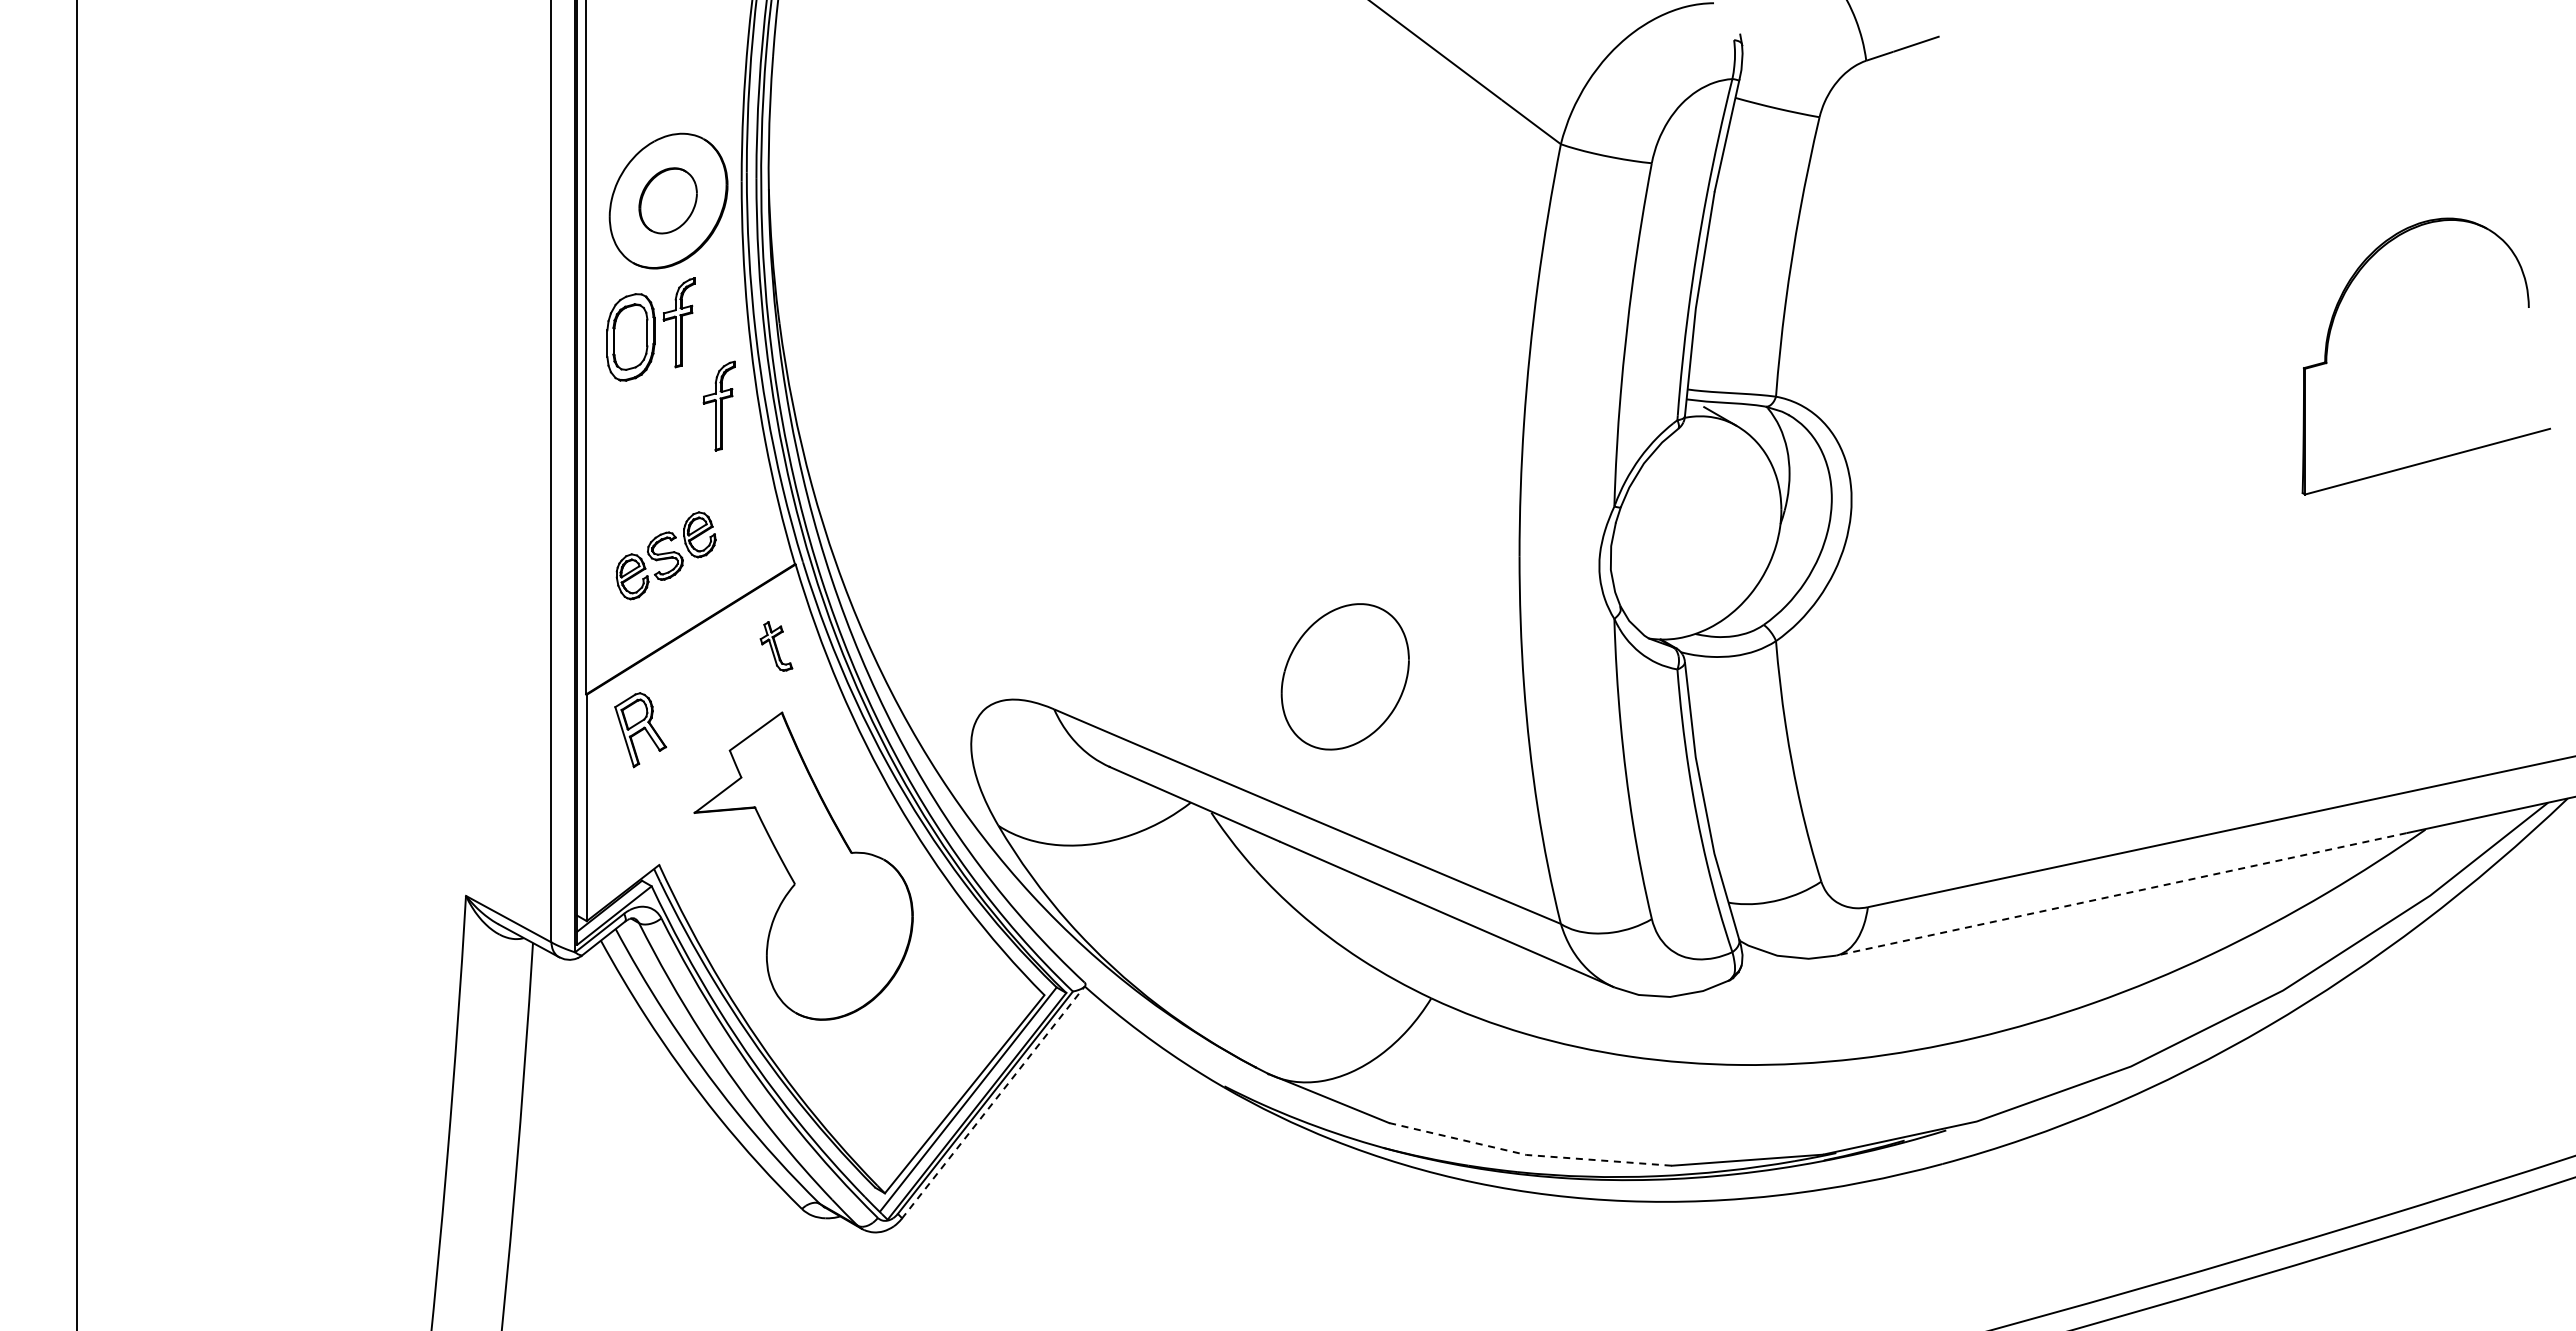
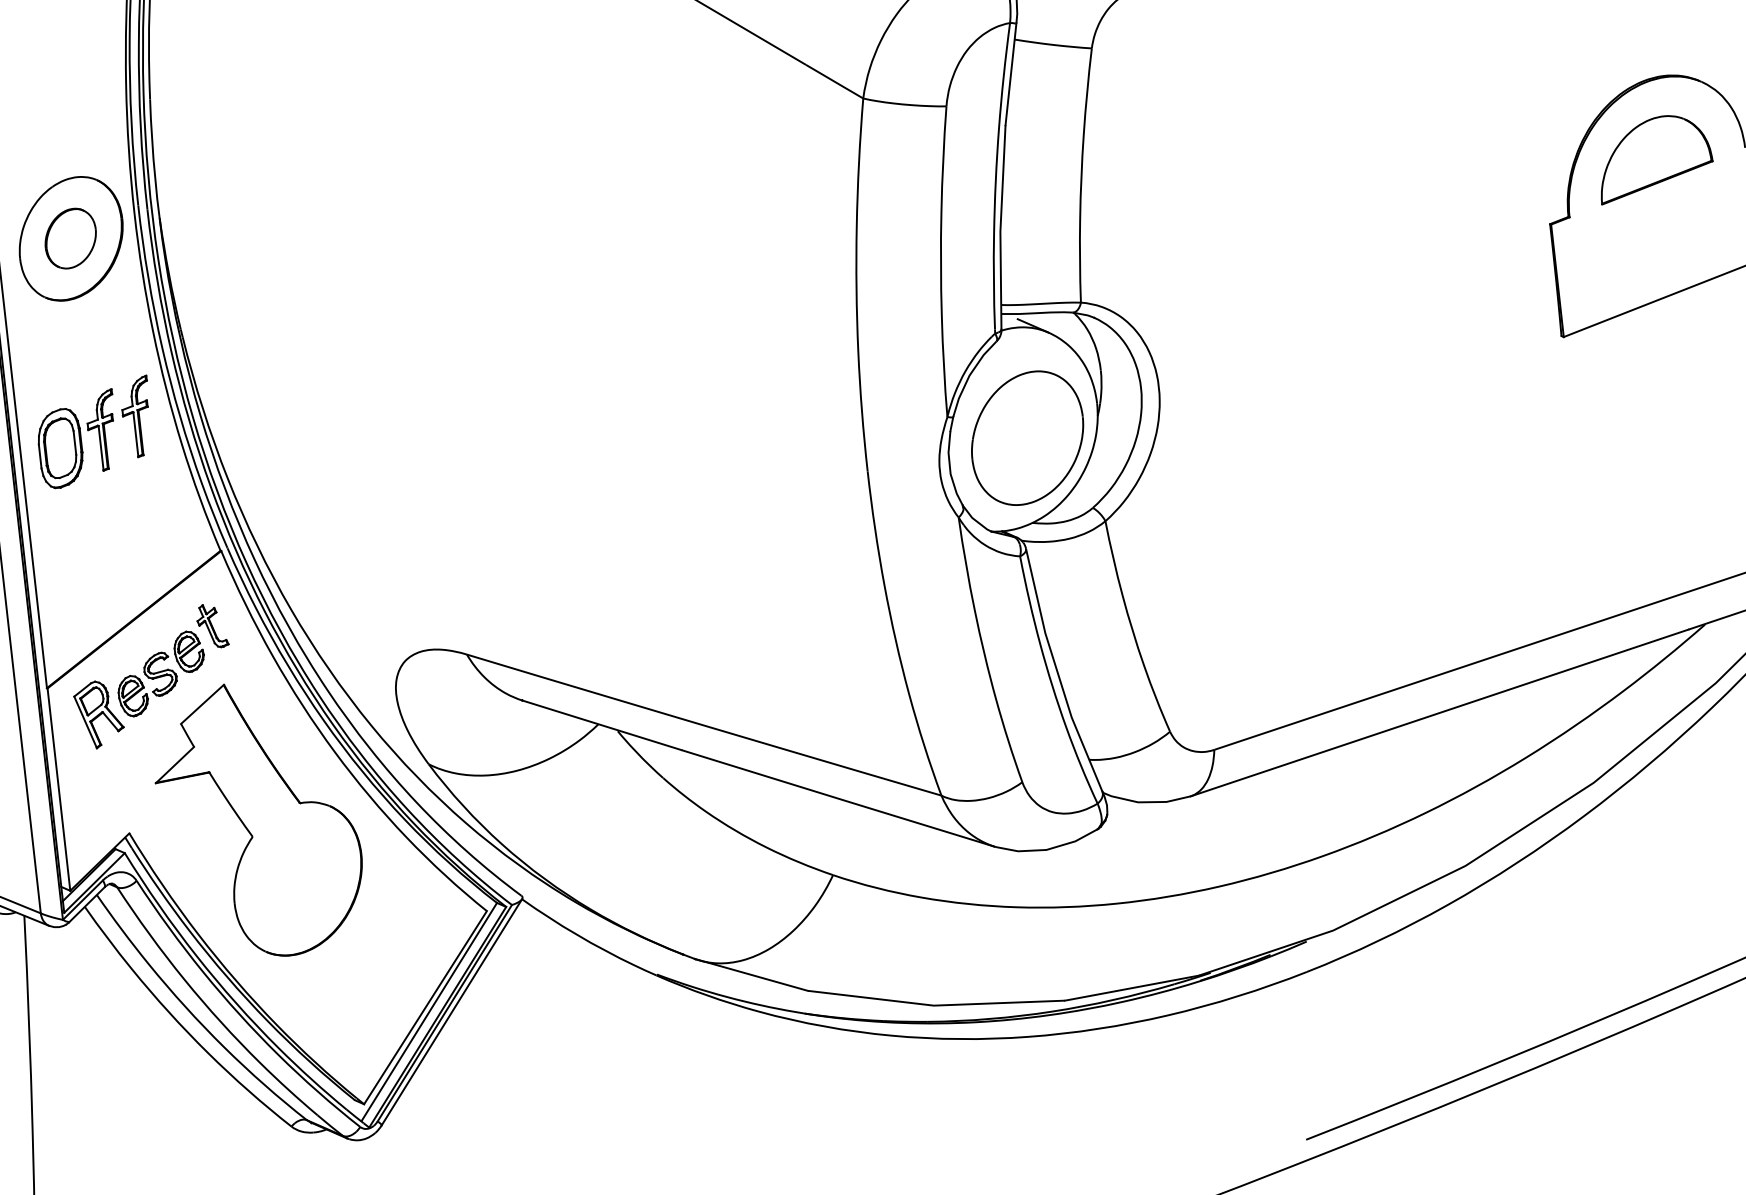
part: (2427, 307) -> (1654, 157), added
part: (650, 329) -> (77, 439), moved
part: (665, 555) -> (160, 673), moved
part: (1344, 676) -> (1026, 437), moved
line: (2121, 894) -> (1439, 713), dashed -> solid
line: (993, 1102) -> (452, 1012), dashed -> solid
line: (1528, 1155) -> (935, 1005), dashed -> solid

